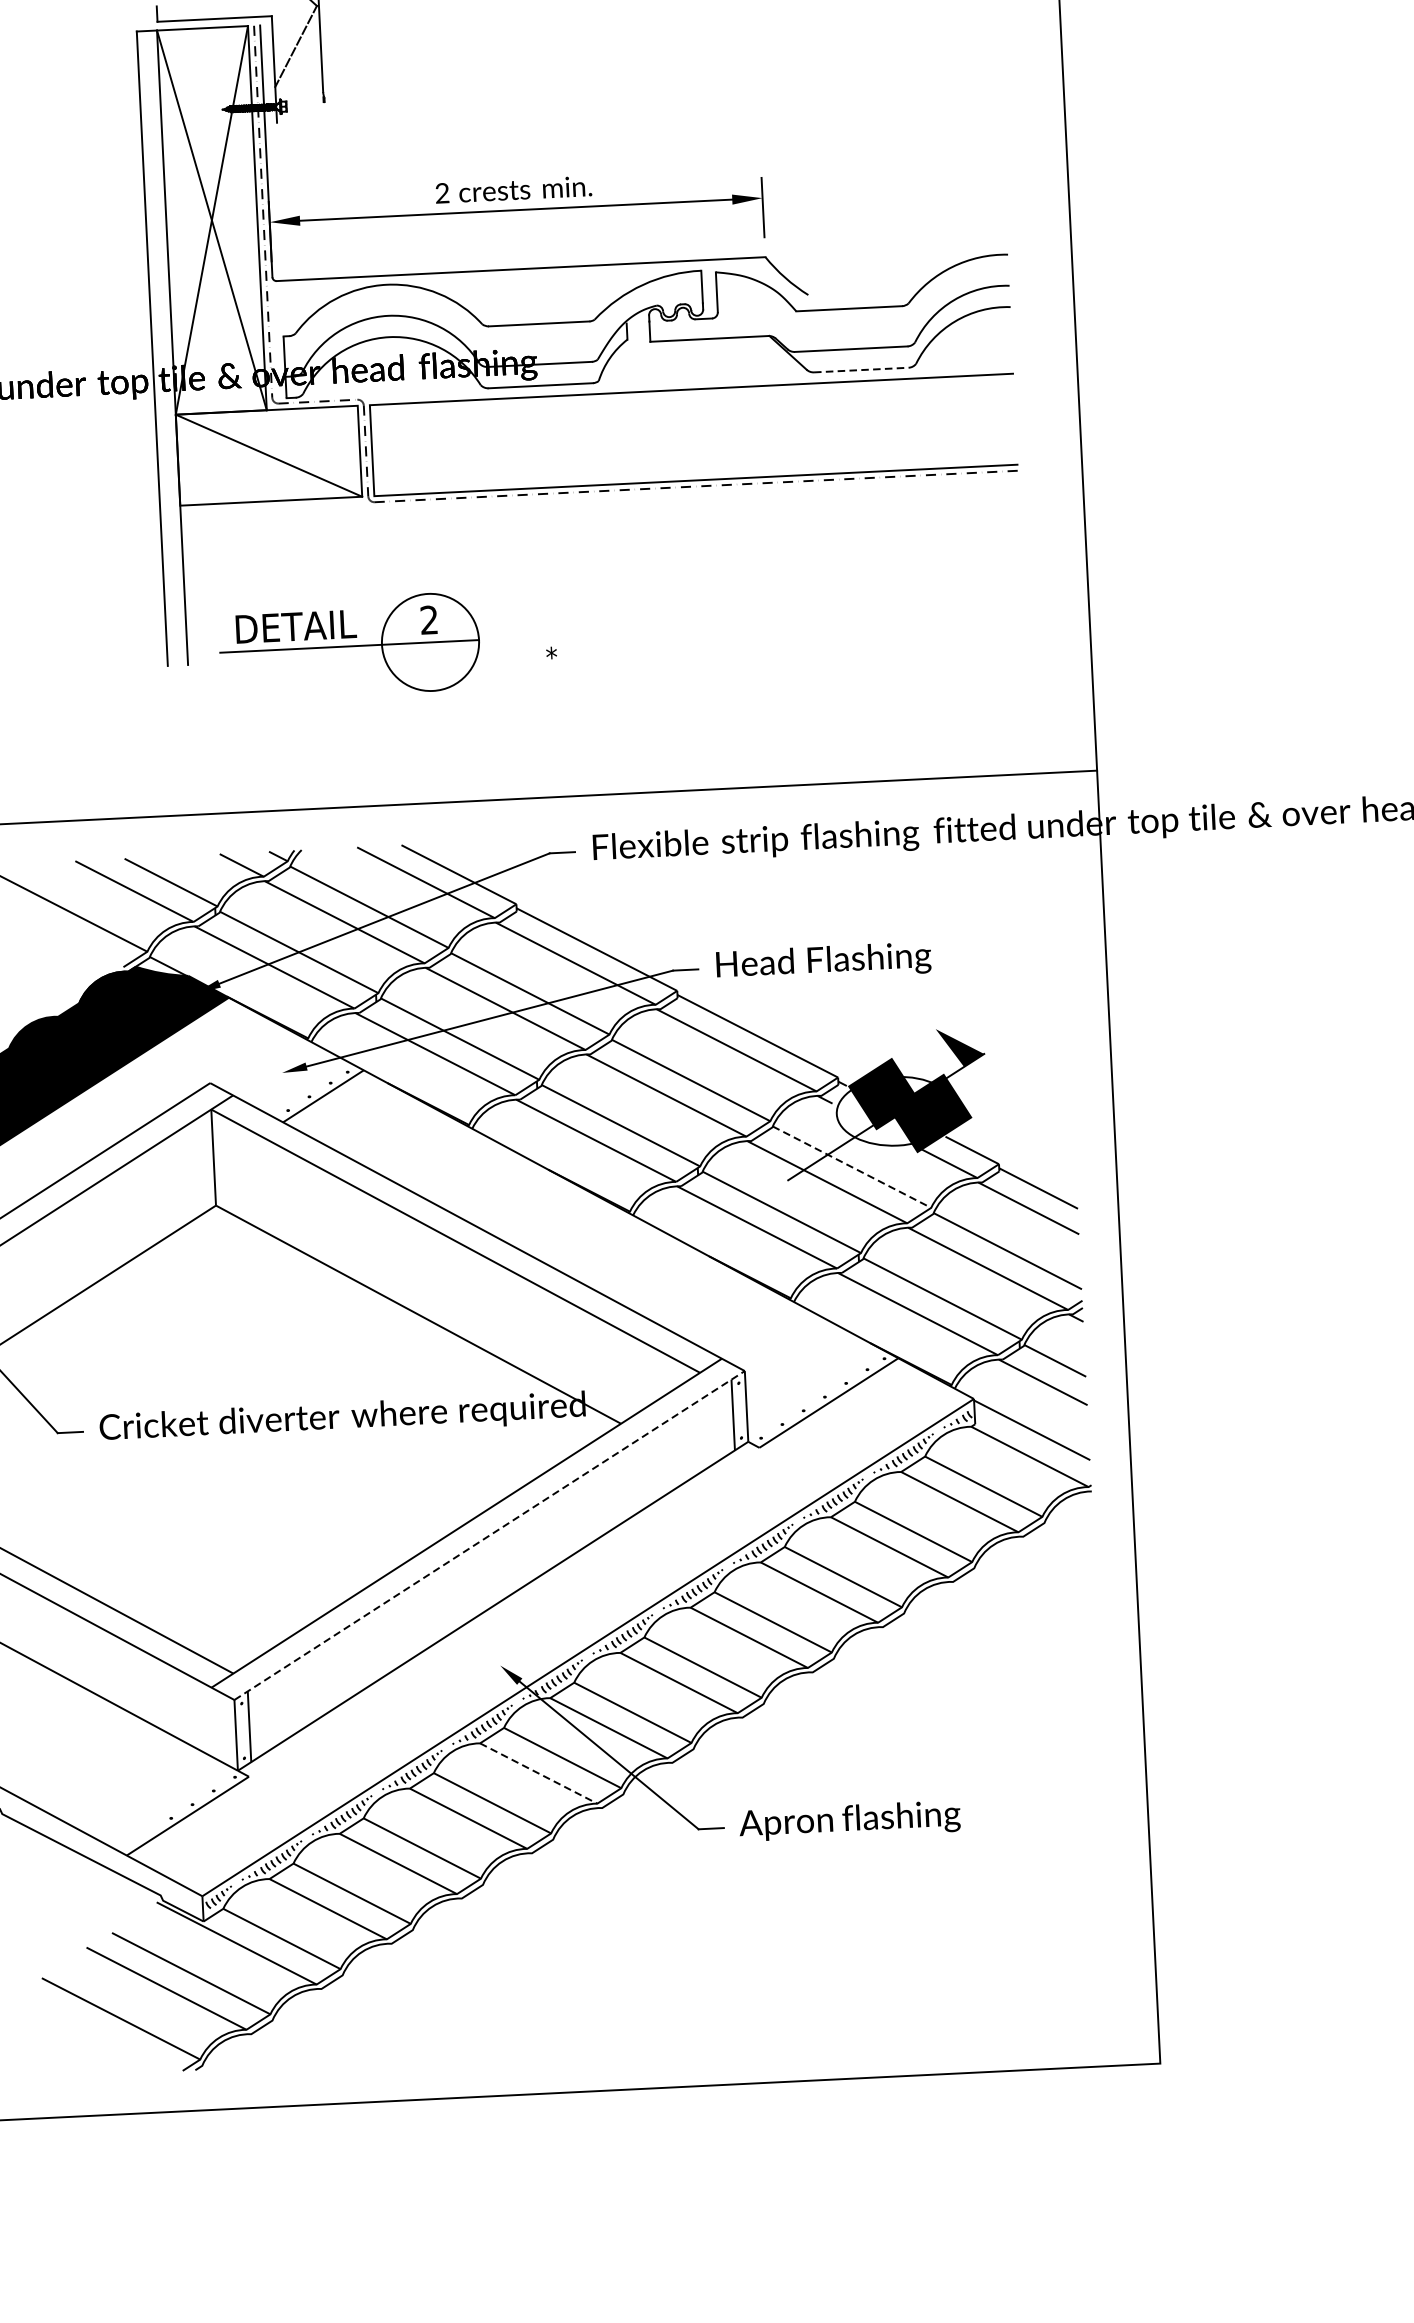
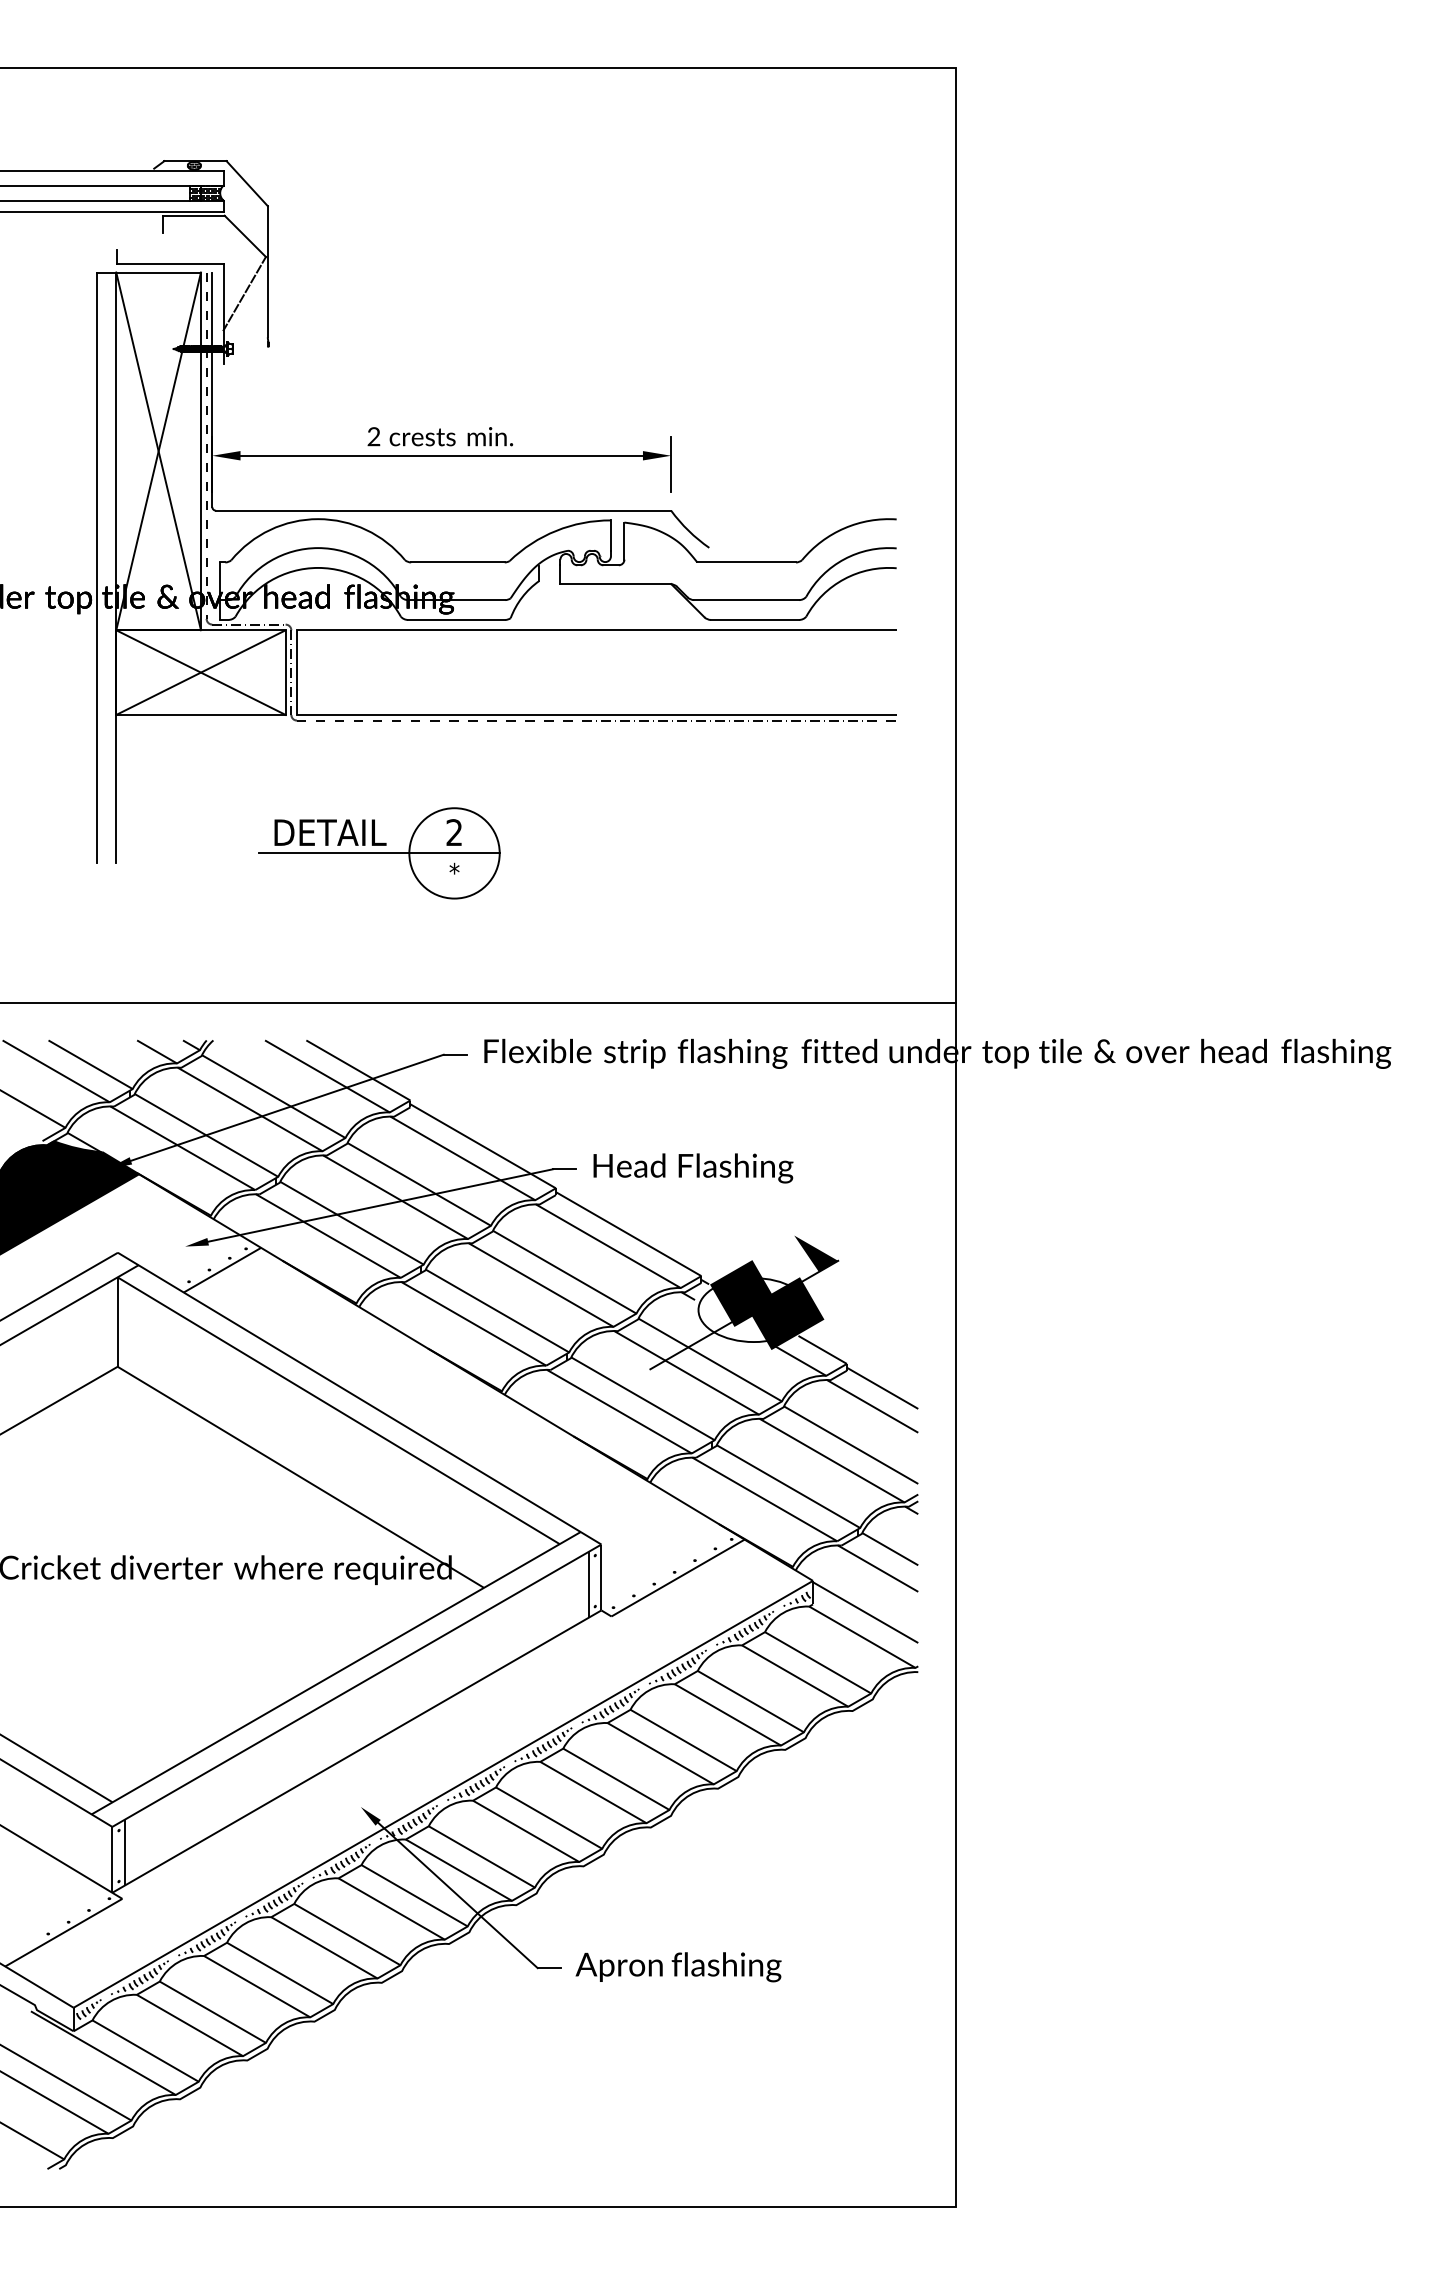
line: (861, 369) -> (755, 619), dashed -> solid
line: (268, 455) -> (200, 672), added
part: (349, 646) -> (379, 853), moved
line: (852, 1167) -> (710, 1360), dashed -> solid
line: (490, 1535) -> (357, 1685), dashed -> solid
line: (539, 1773) -> (392, 1909), dashed -> solid

